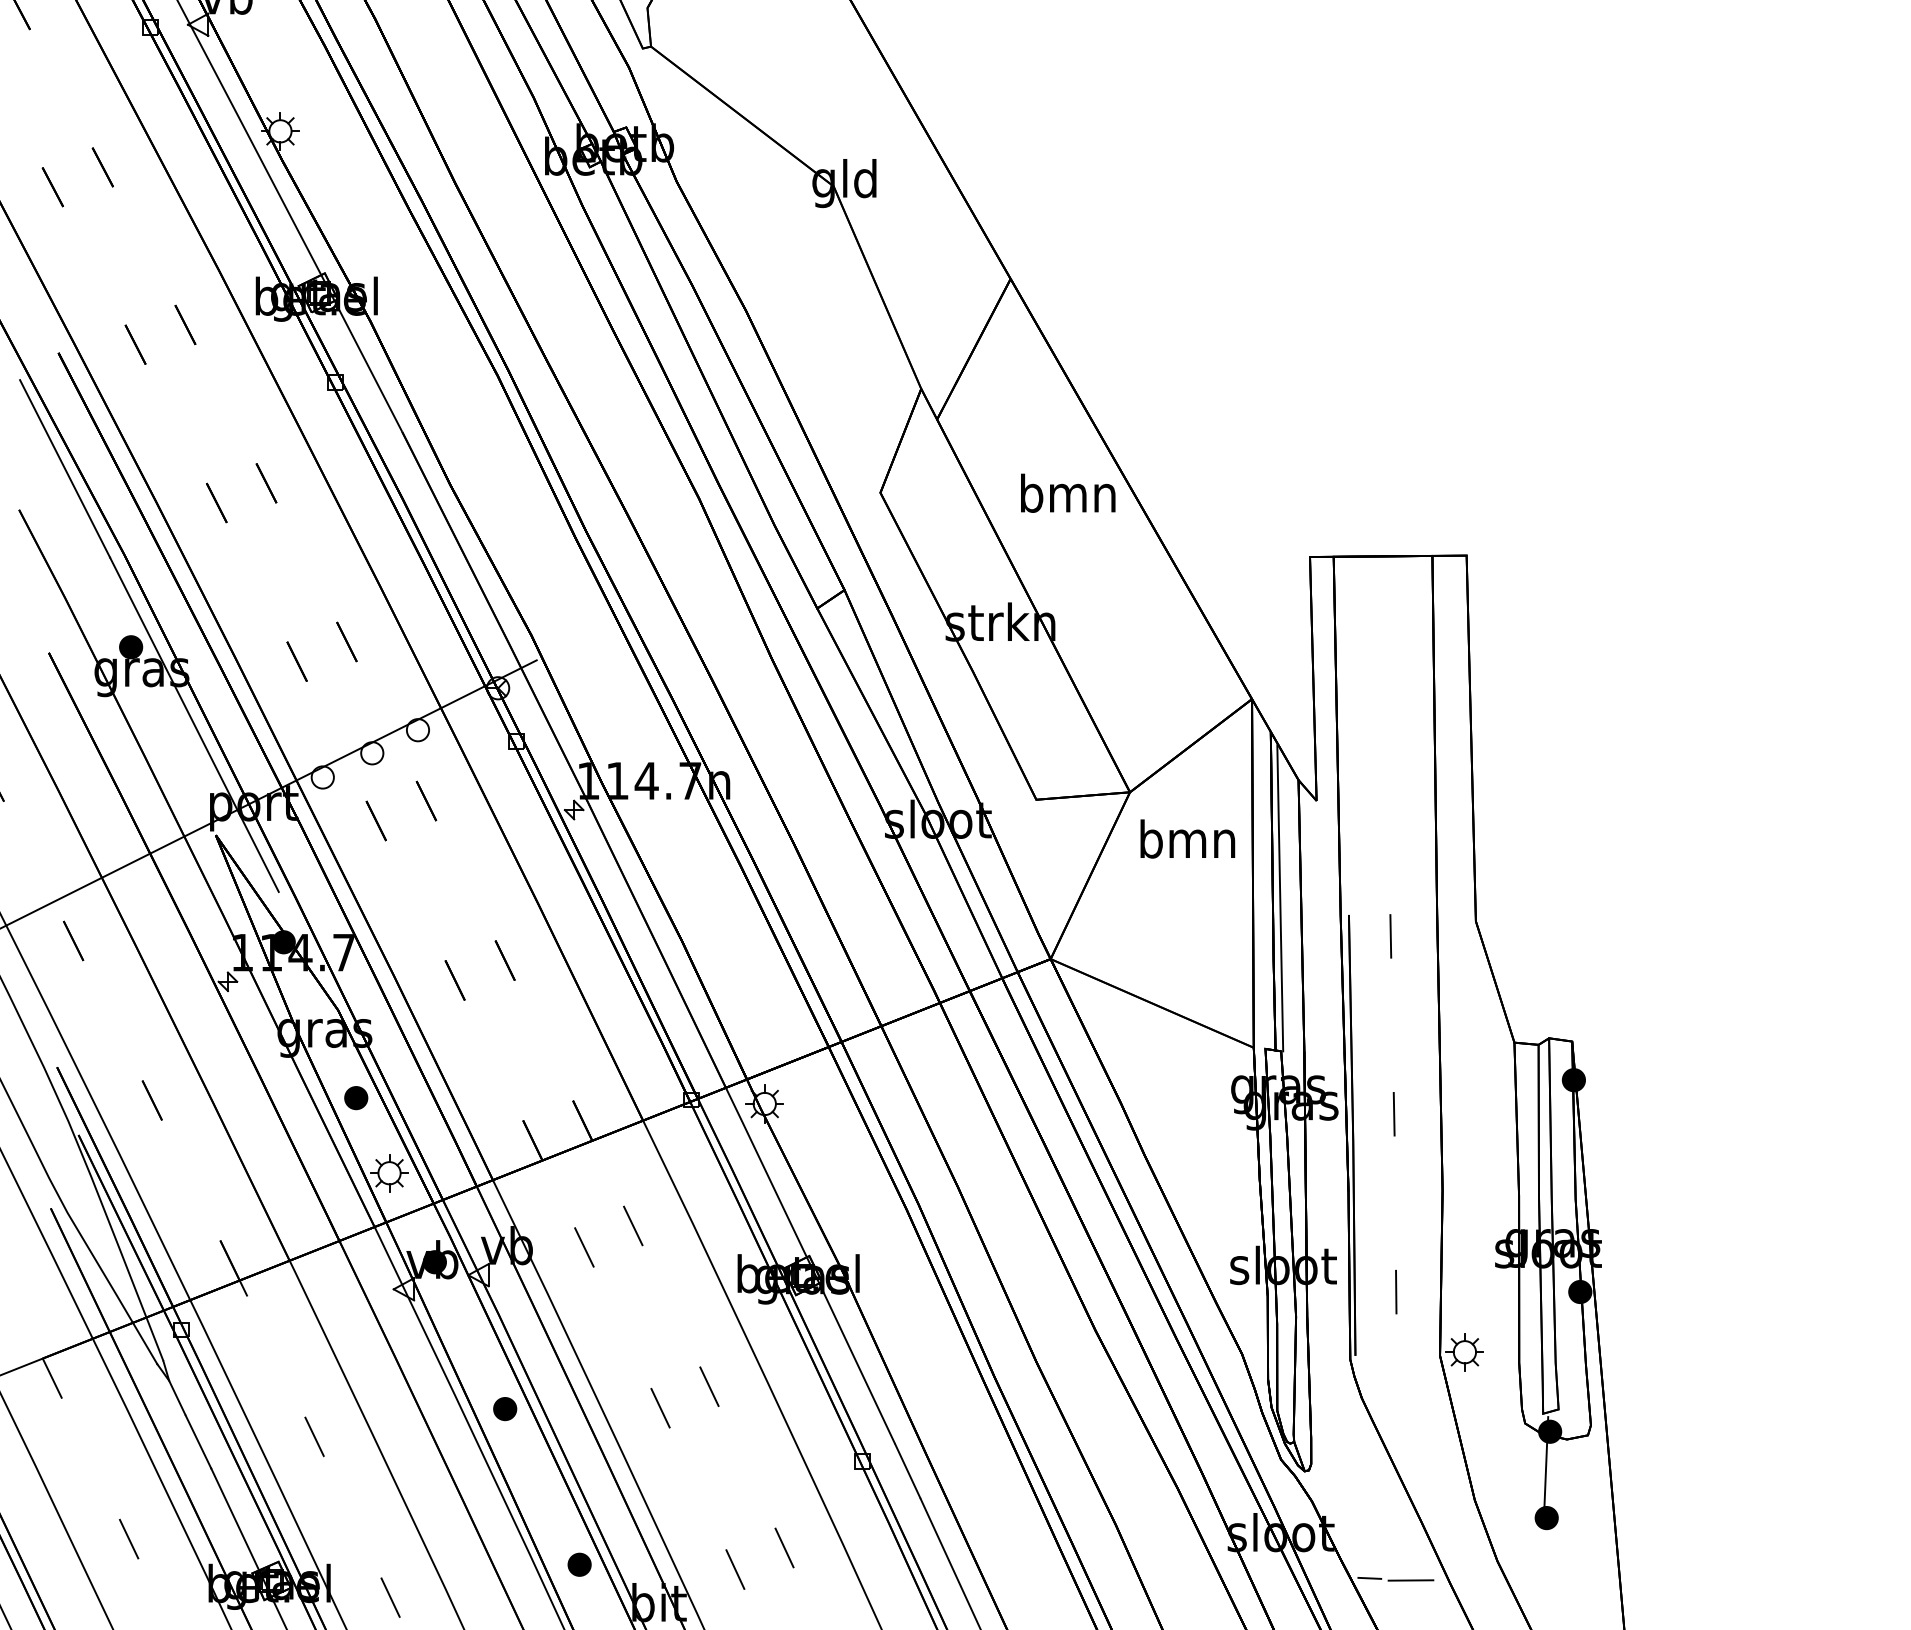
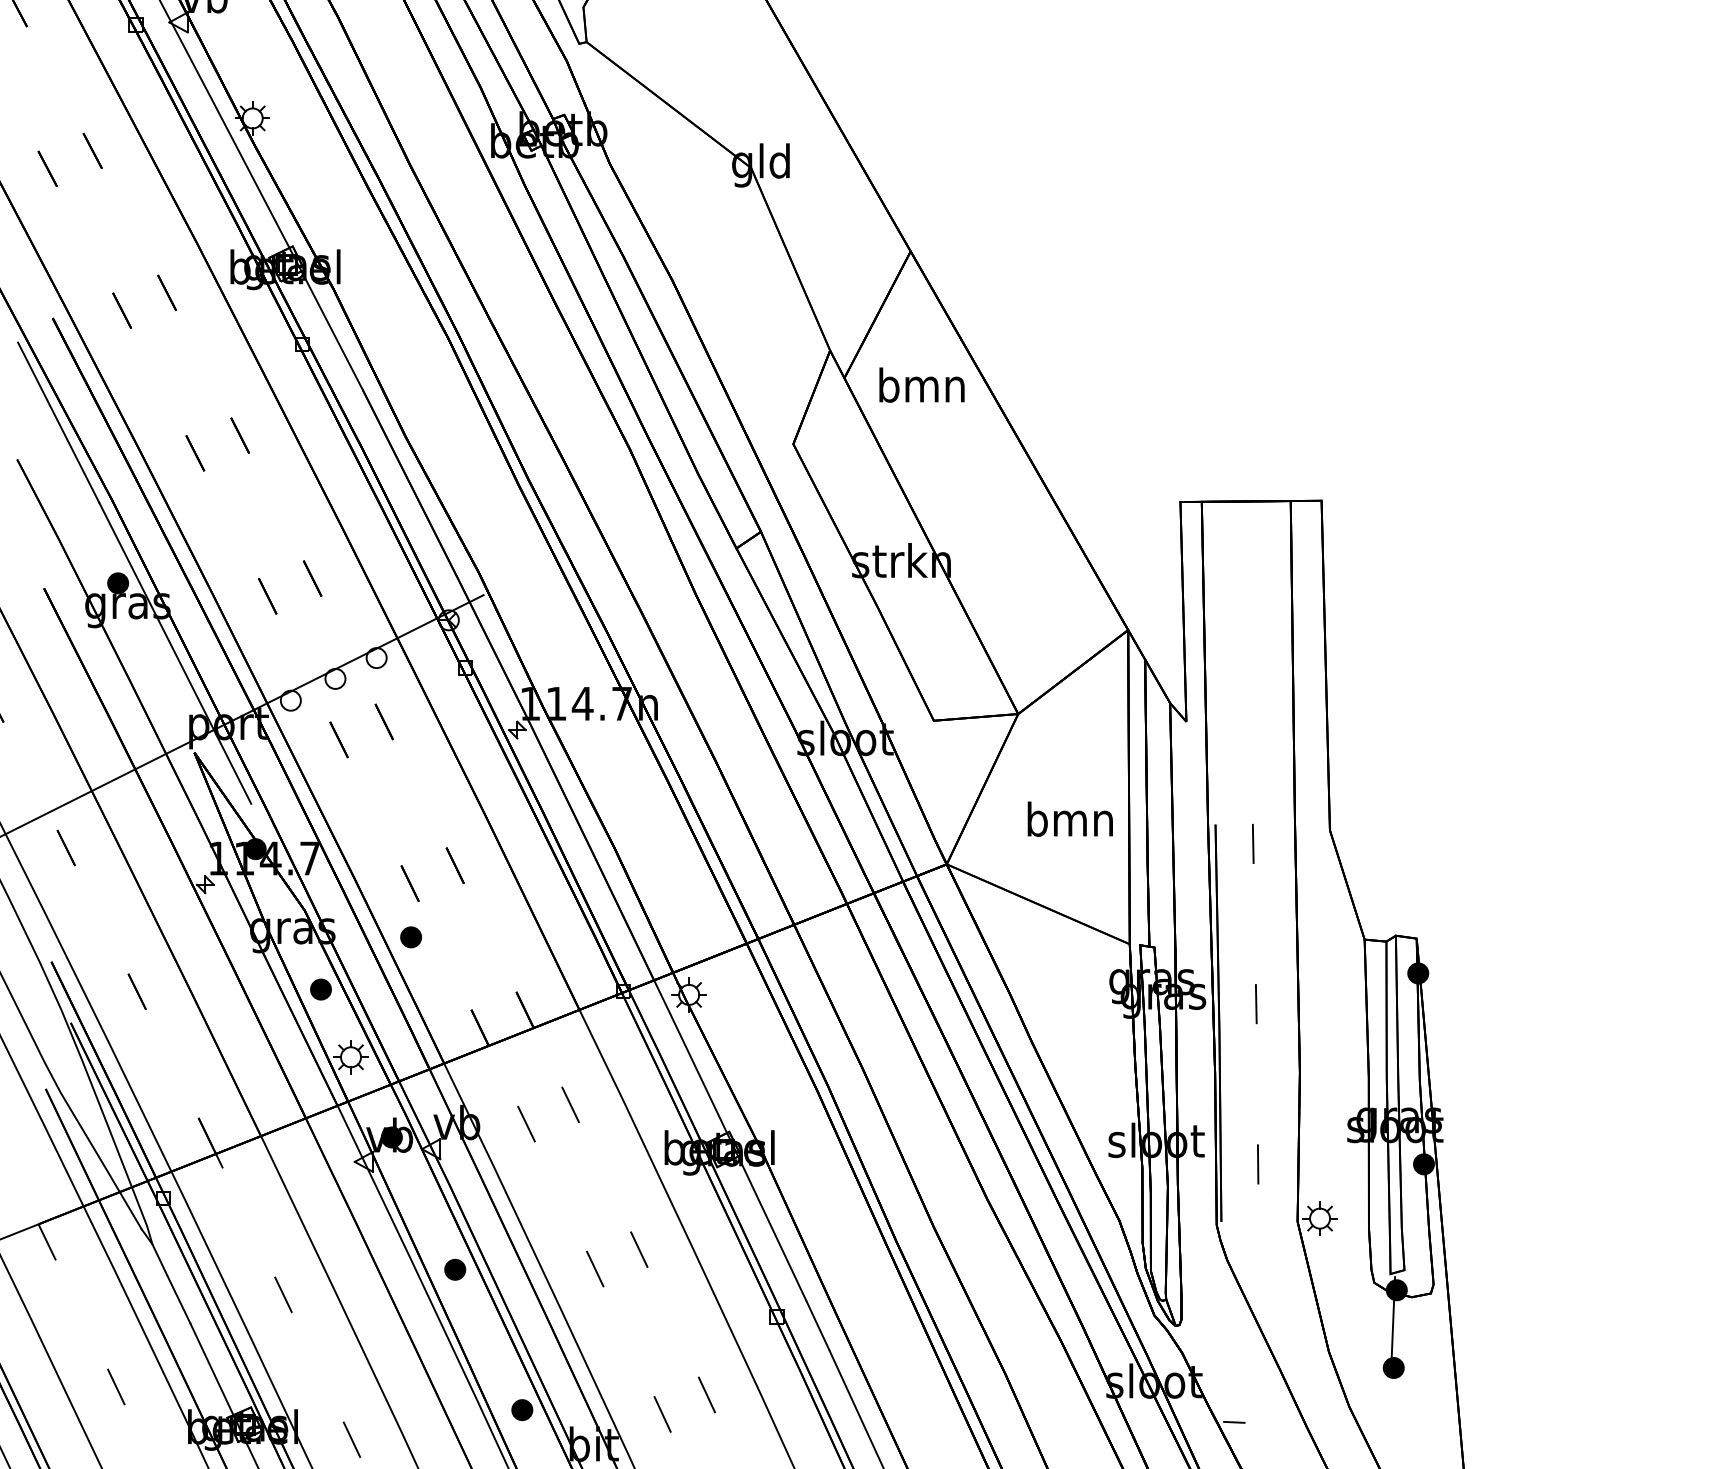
text: (1068, 492) -> (922, 384), moved
text: (1187, 838) -> (1070, 818), moved
line: (1280, 898) -> (1153, 809), removed
part: (456, 1040) -> (411, 937), added
line: (1410, 1580) -> (1271, 1424), removed

